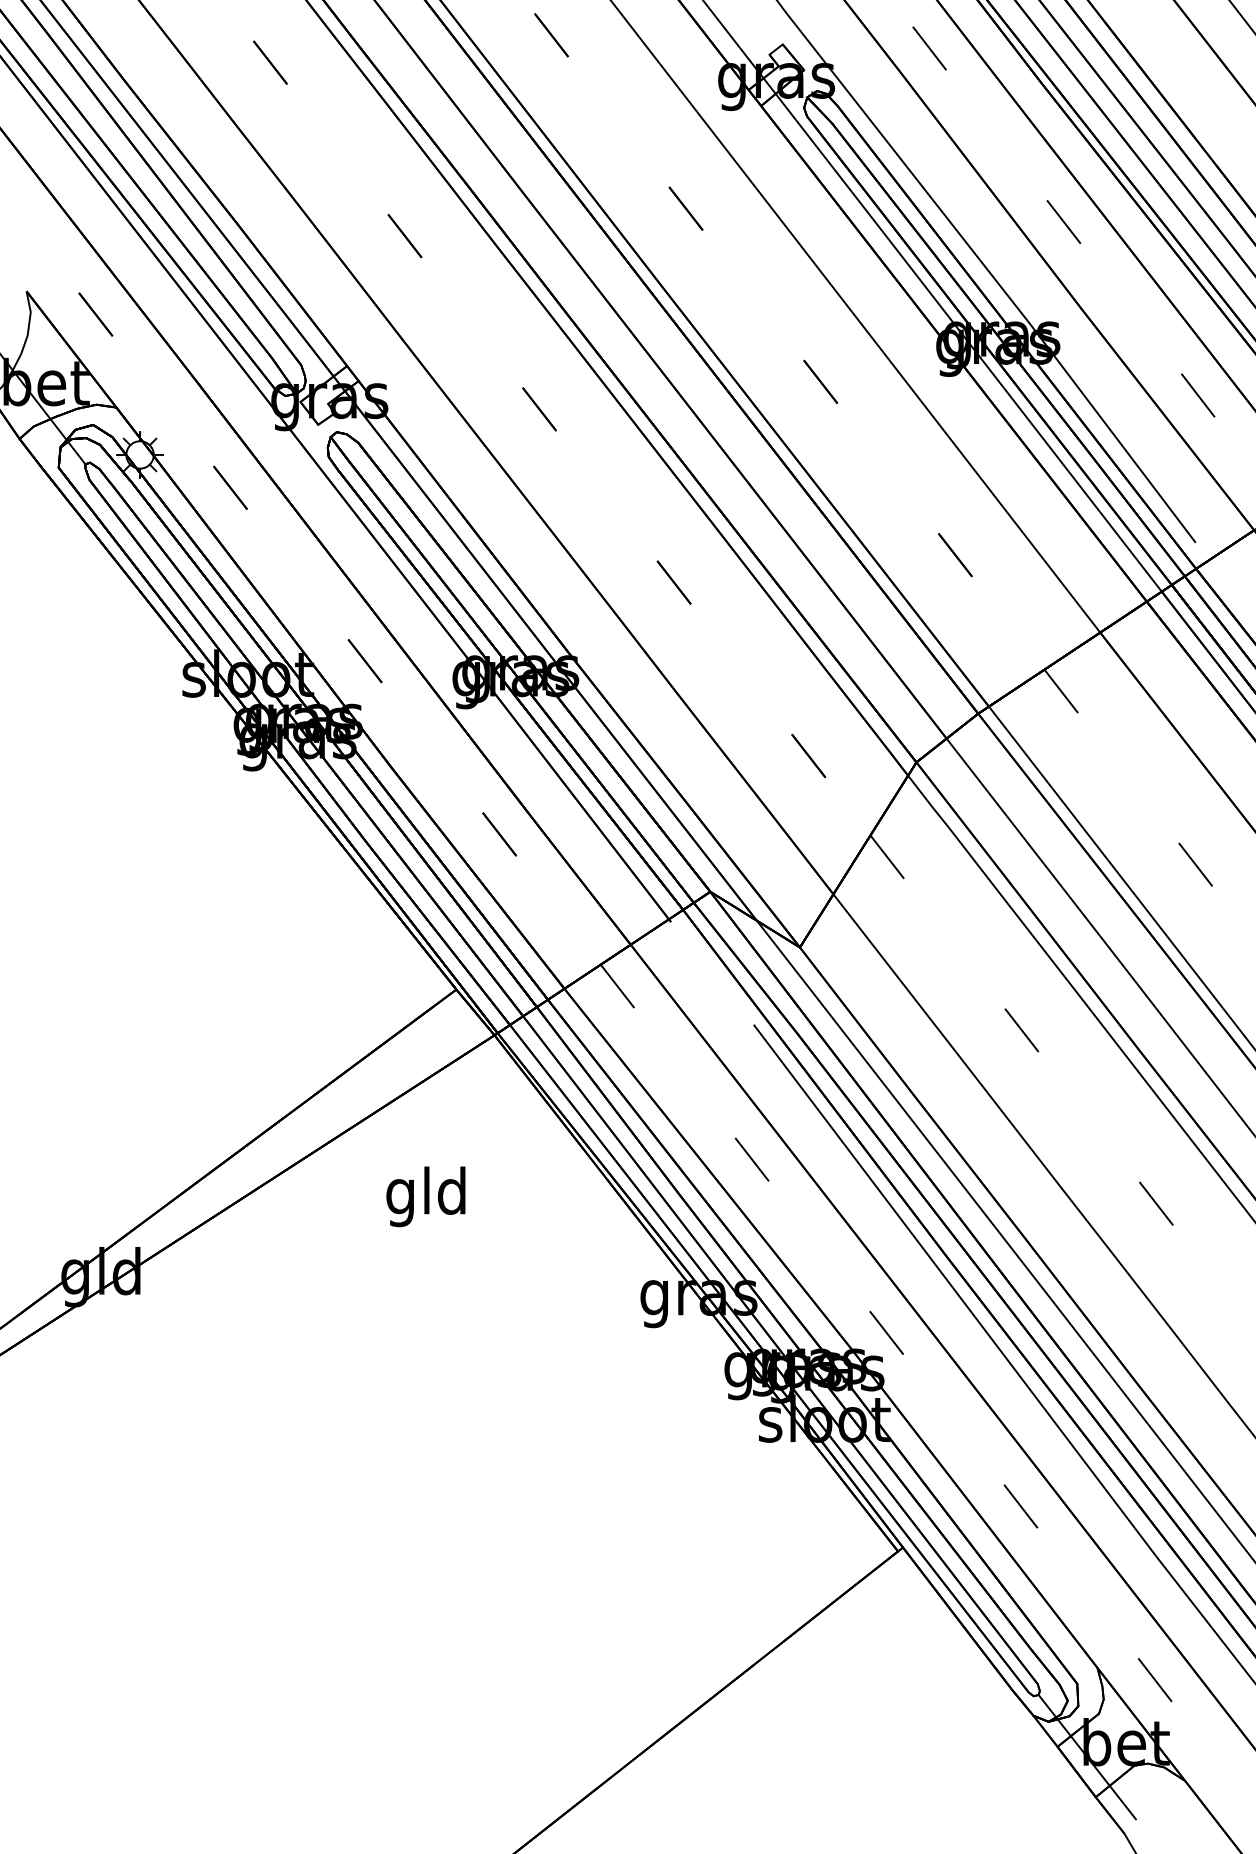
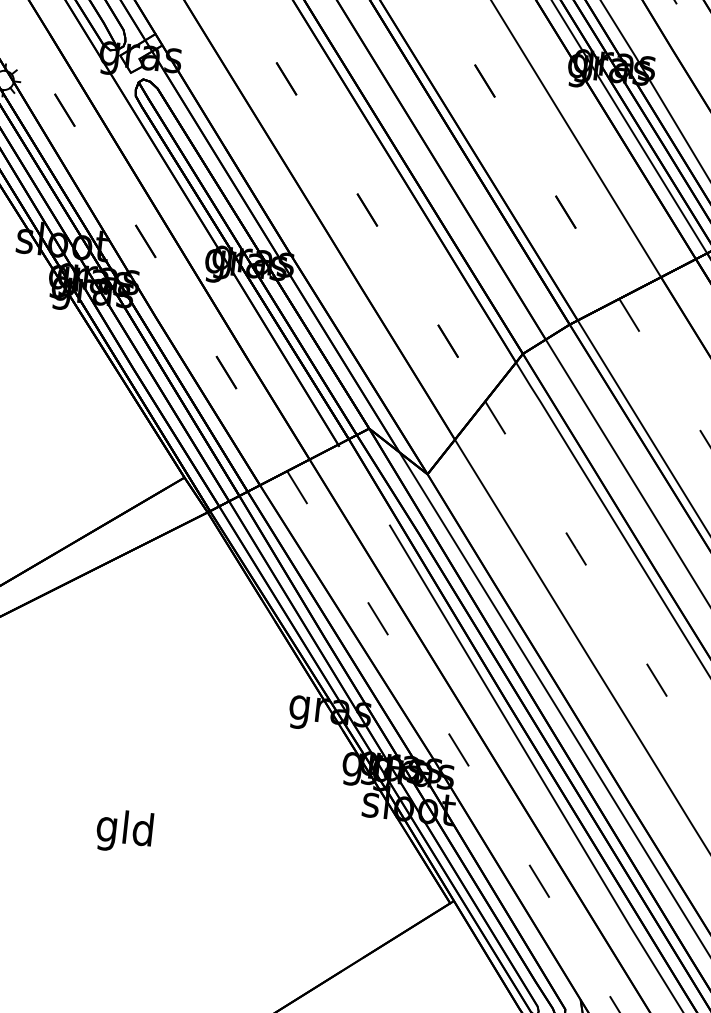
text: (425, 1196) -> (124, 831), moved

